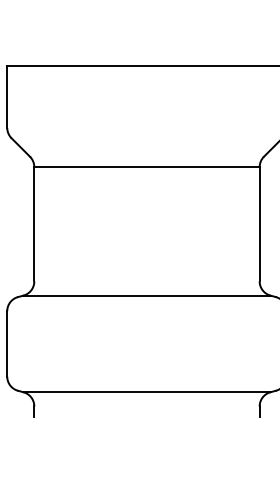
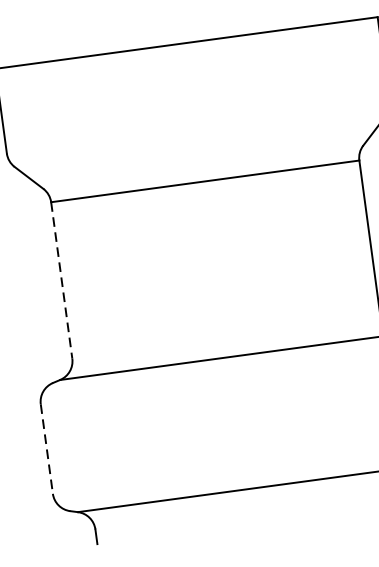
line: (34, 224) -> (62, 280), solid -> dashed
line: (7, 343) -> (47, 448), solid -> dashed

